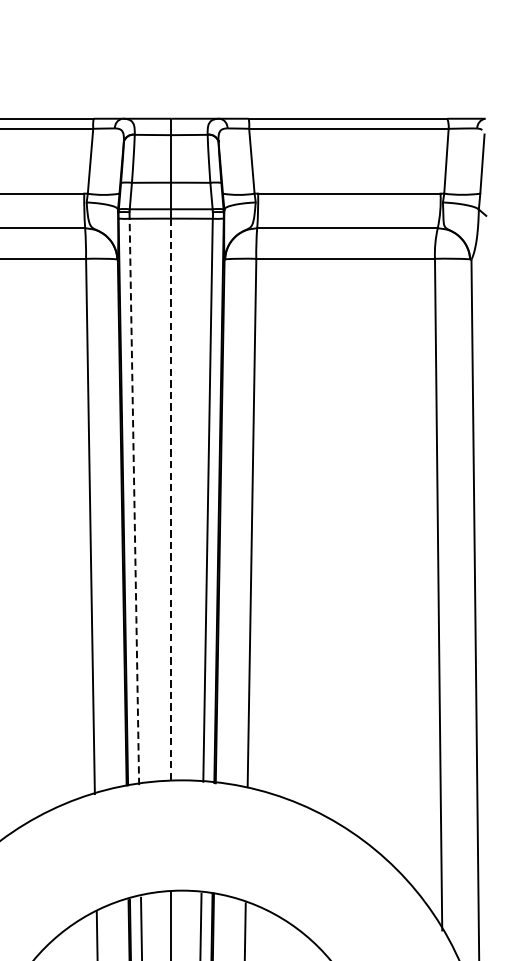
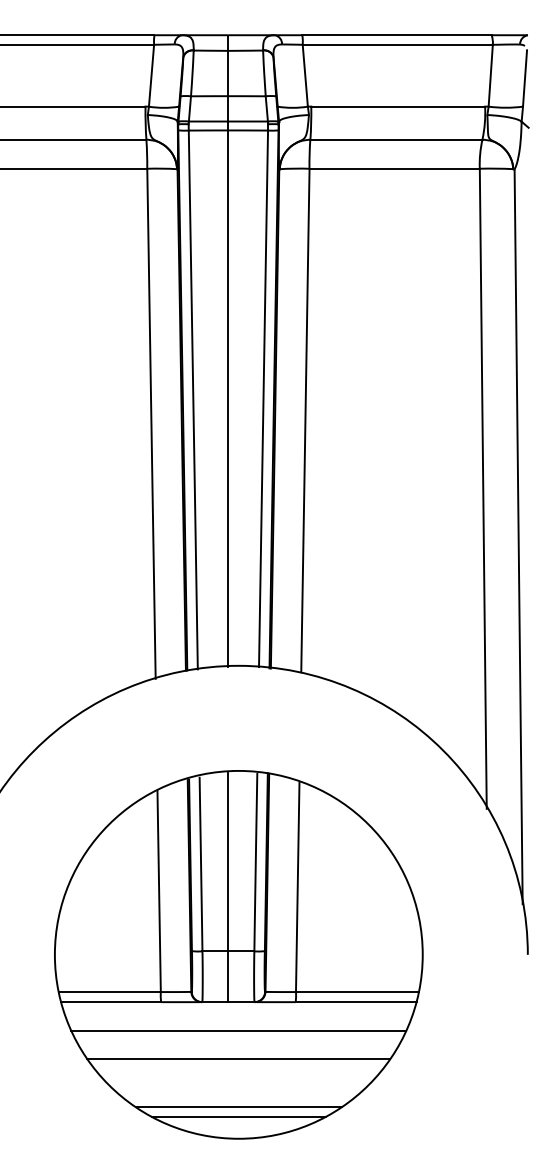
line: (171, 500) -> (228, 399), dashed -> solid
line: (134, 501) -> (193, 400), dashed -> solid

